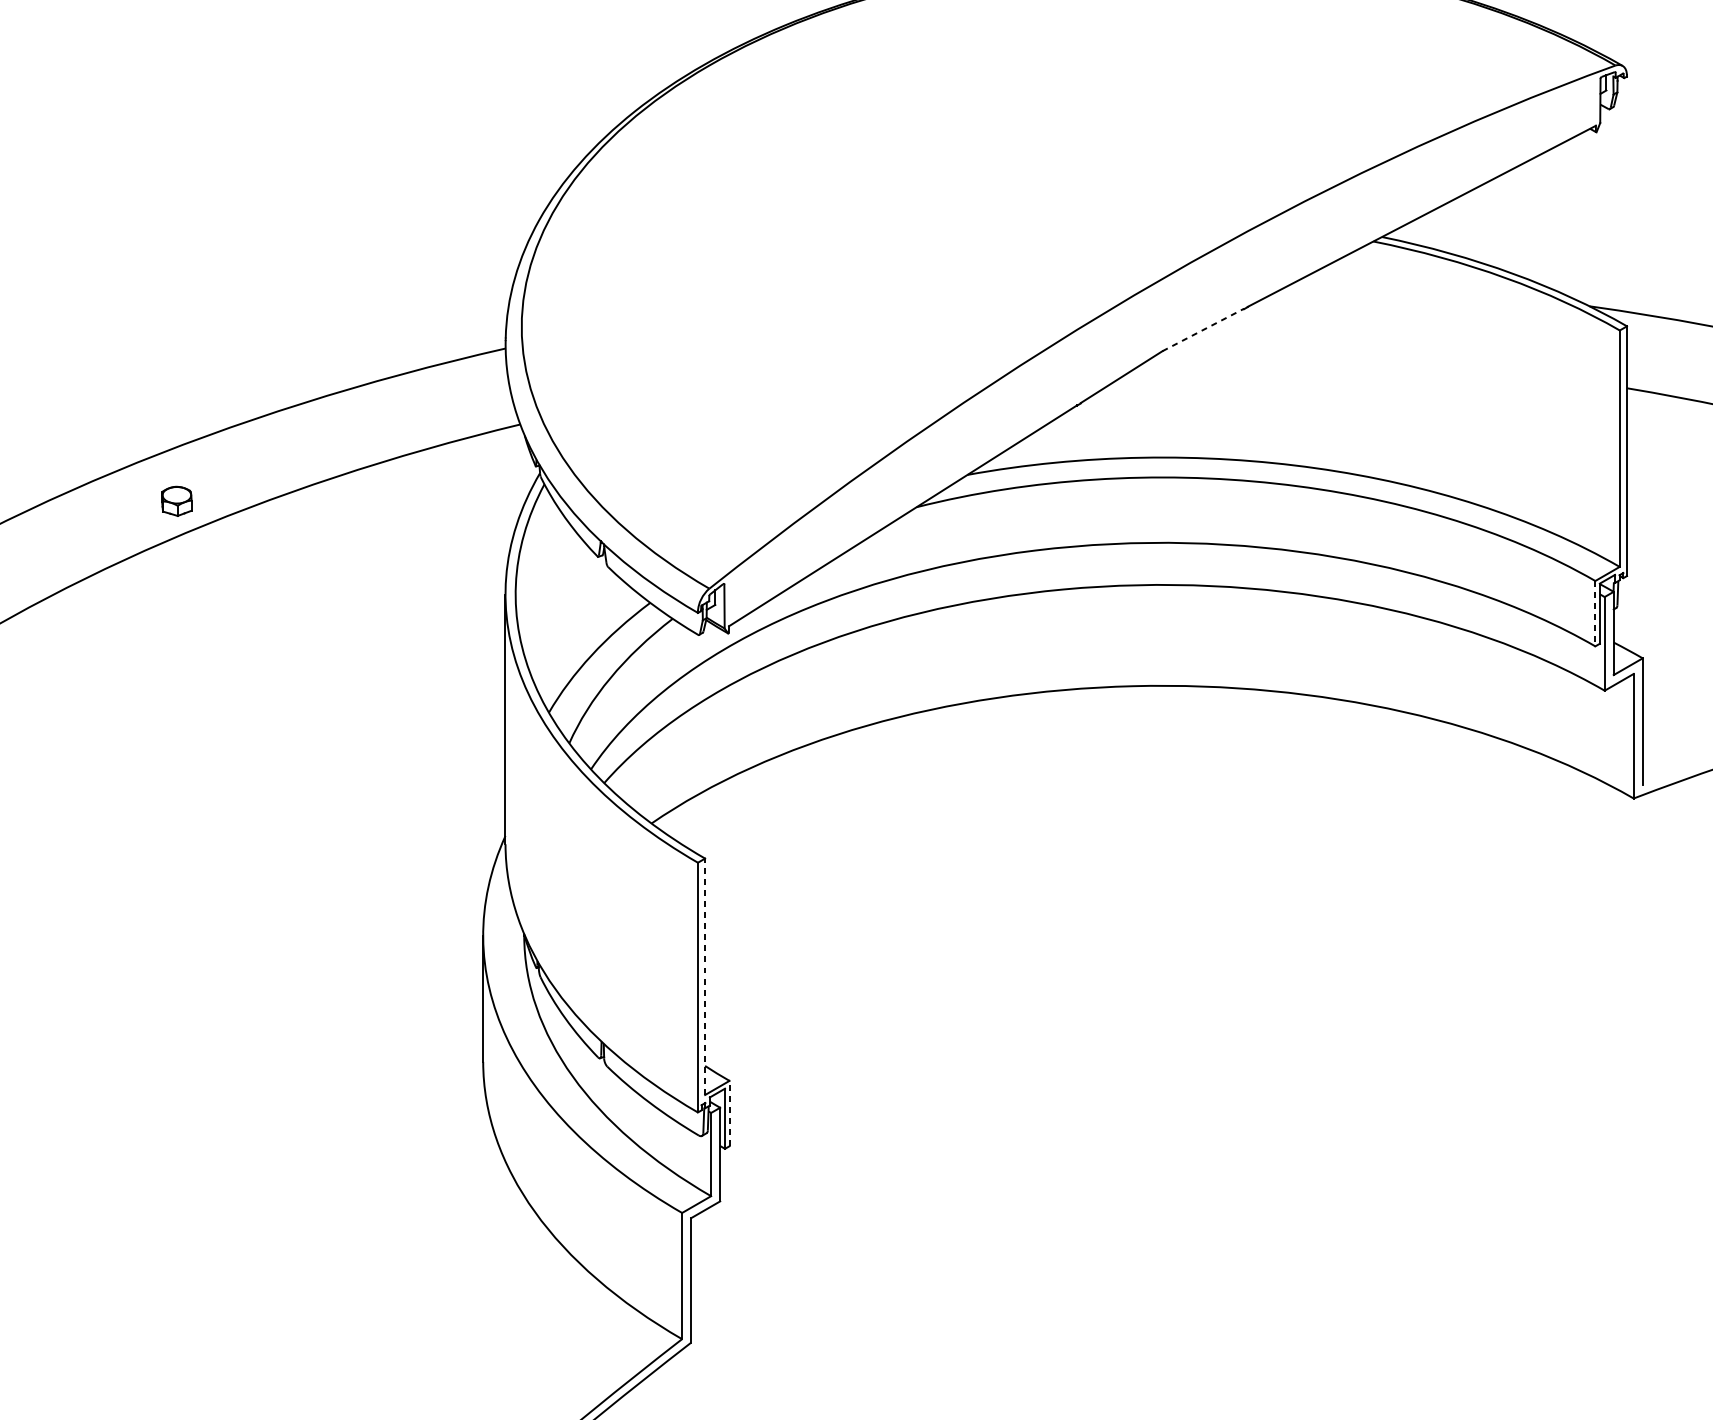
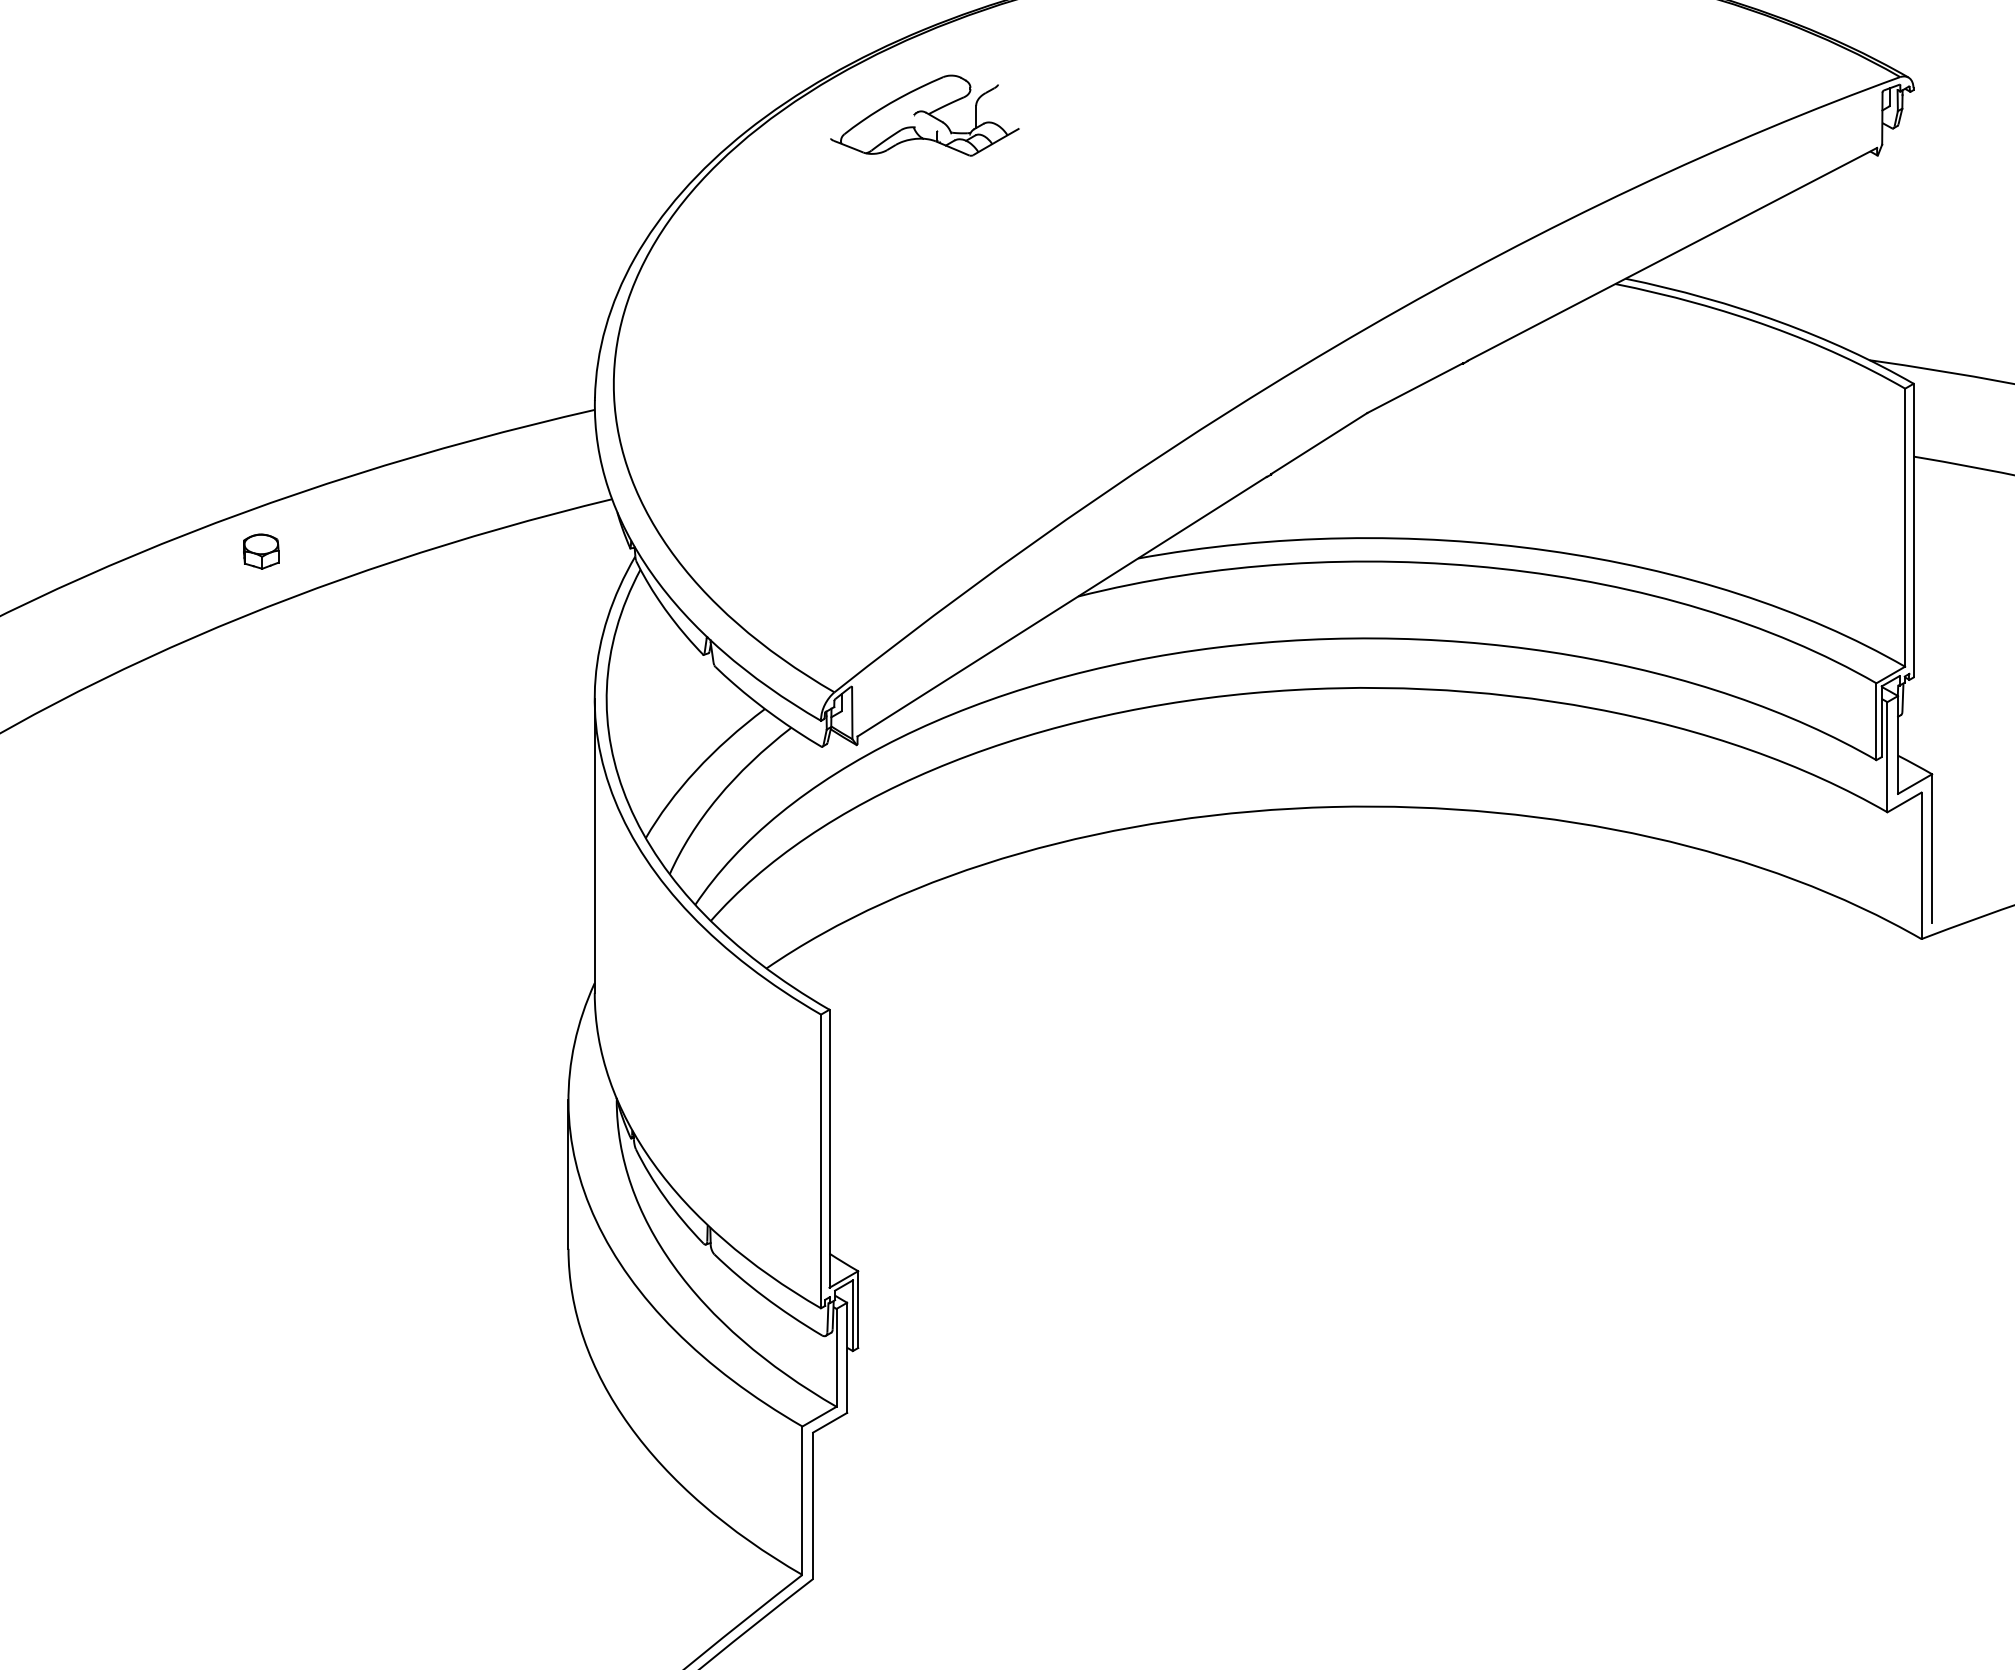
part: (785, 98) -> (924, 115), added
line: (1203, 329) -> (1415, 387), dashed -> solid
part: (177, 501) -> (261, 551), moved
line: (1595, 614) -> (1876, 722), dashed -> solid
line: (705, 976) -> (829, 1148), dashed -> solid
line: (729, 1113) -> (858, 1309), dashed -> solid

